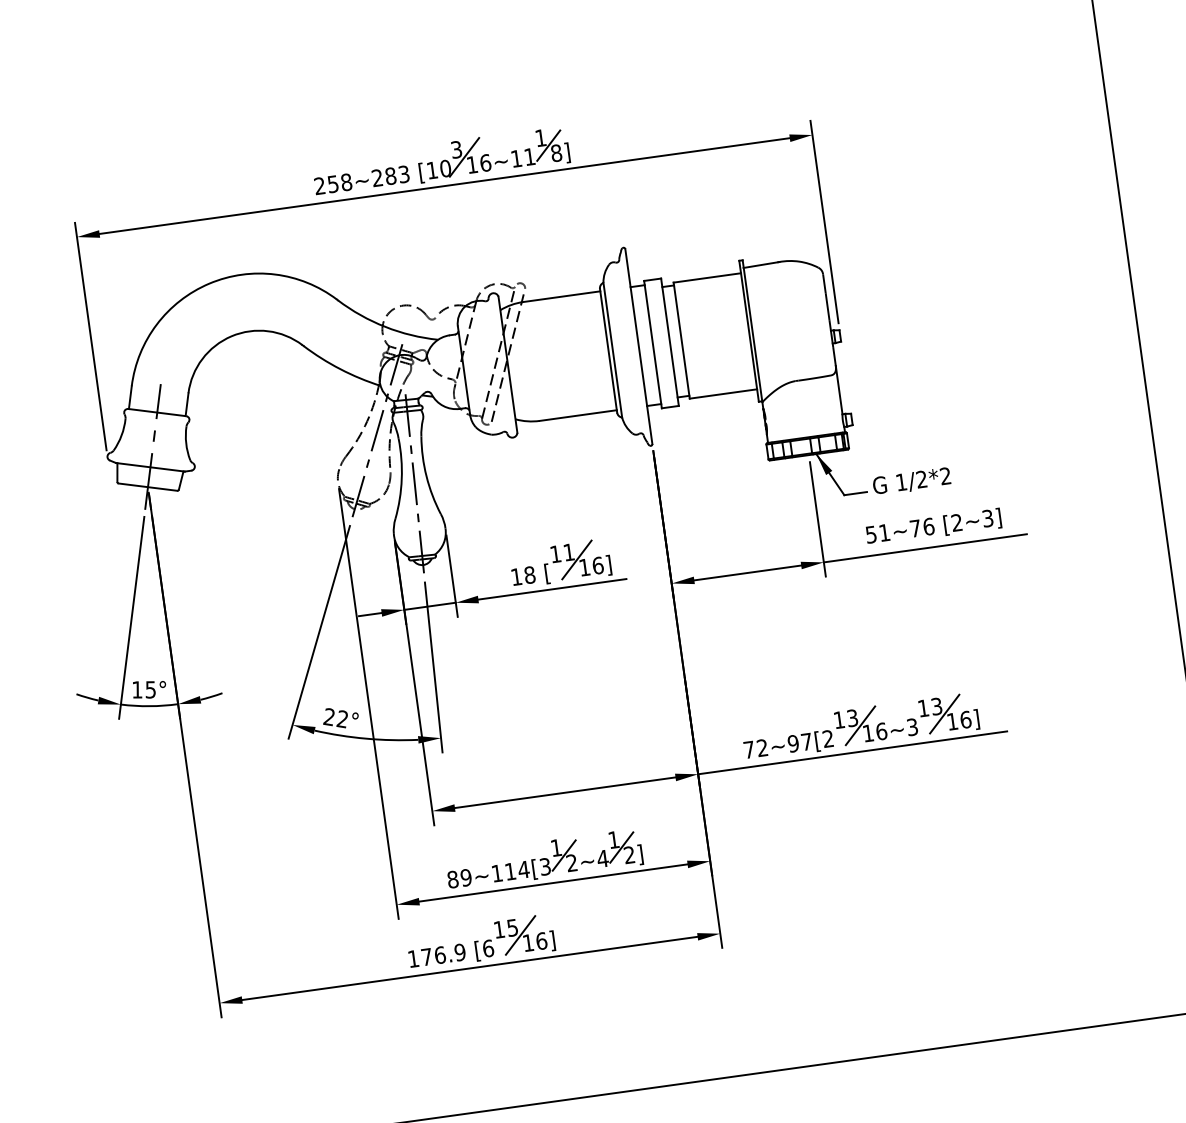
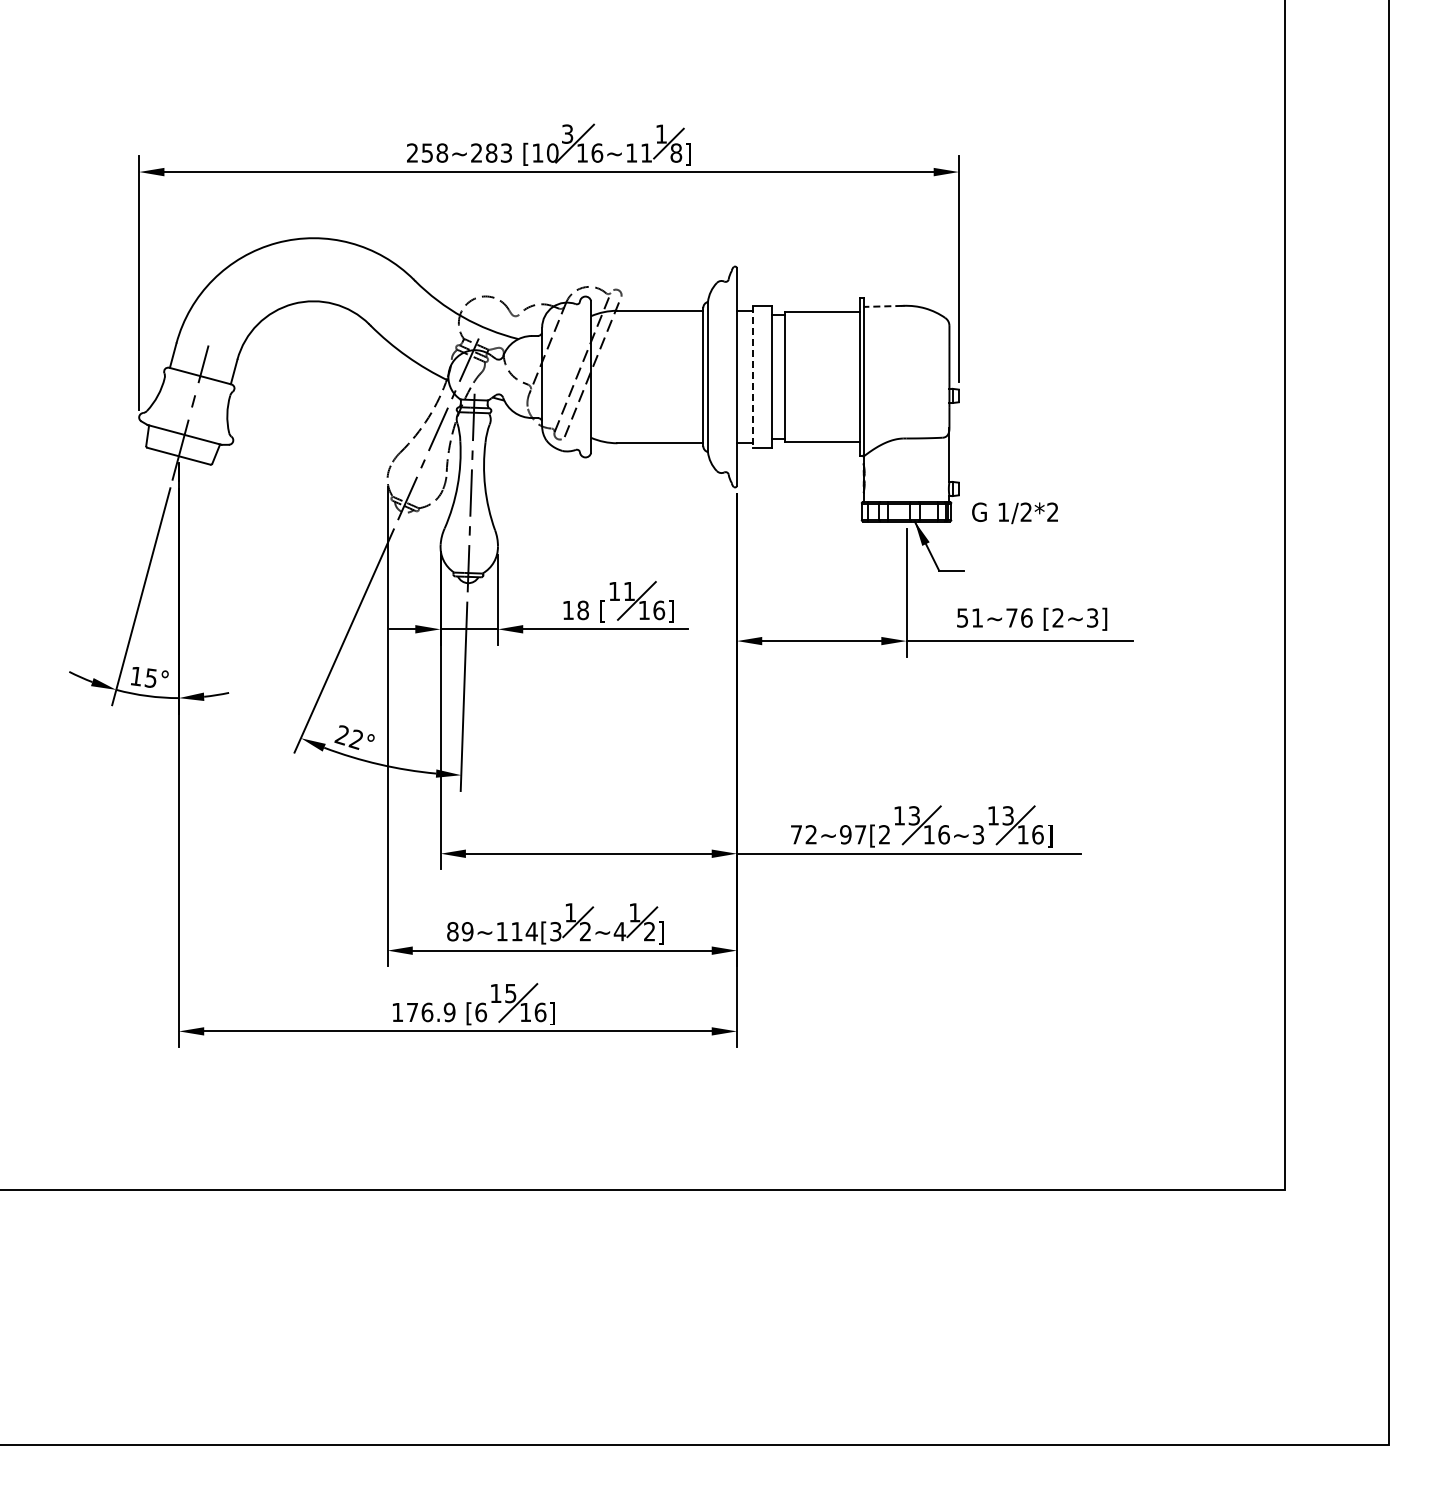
line: (760, 265) -> (882, 306), solid -> dashed
line: (652, 345) -> (752, 377), solid -> dashed
text: (911, 482) -> (1014, 513), moved

